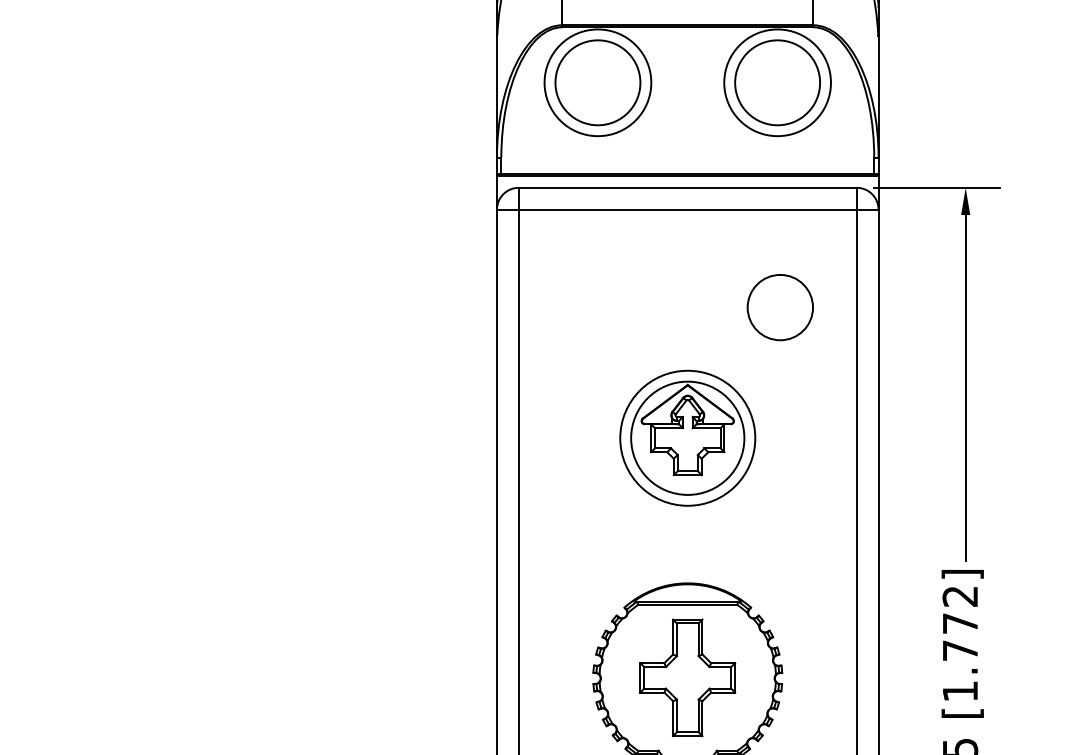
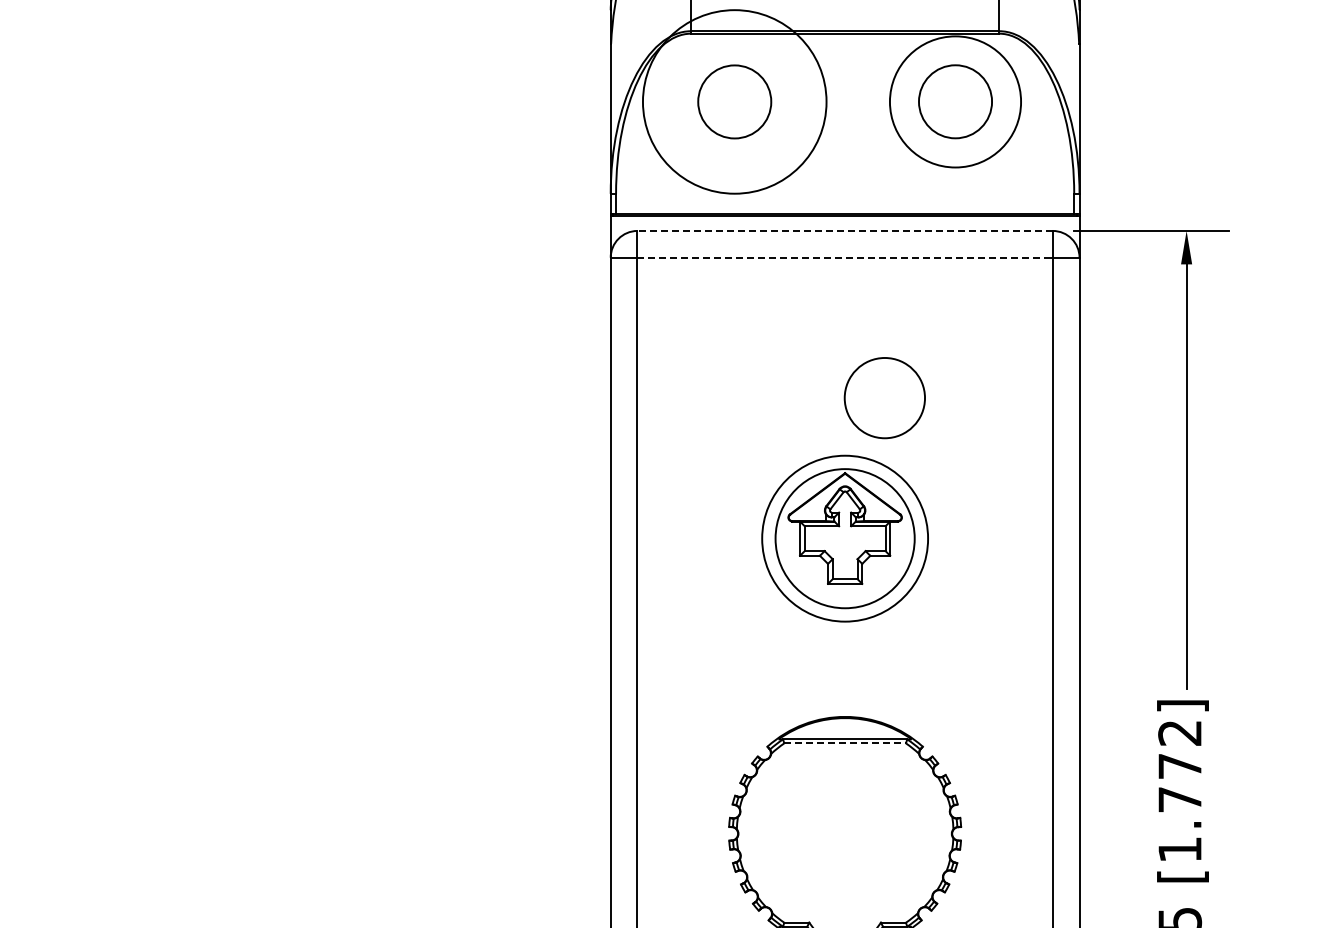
circle: (597, 82) -> (734, 101), size x0.7
circle: (597, 82) -> (734, 101), size x1.4
circle: (777, 82) -> (955, 101), size x0.7
line: (688, 187) -> (845, 230), solid -> dashed
line: (688, 209) -> (845, 257), solid -> dashed
circle: (780, 307) -> (884, 398), moved
line: (688, 604) -> (845, 743), solid -> dashed
part: (687, 677) -> (844, 832), removed

